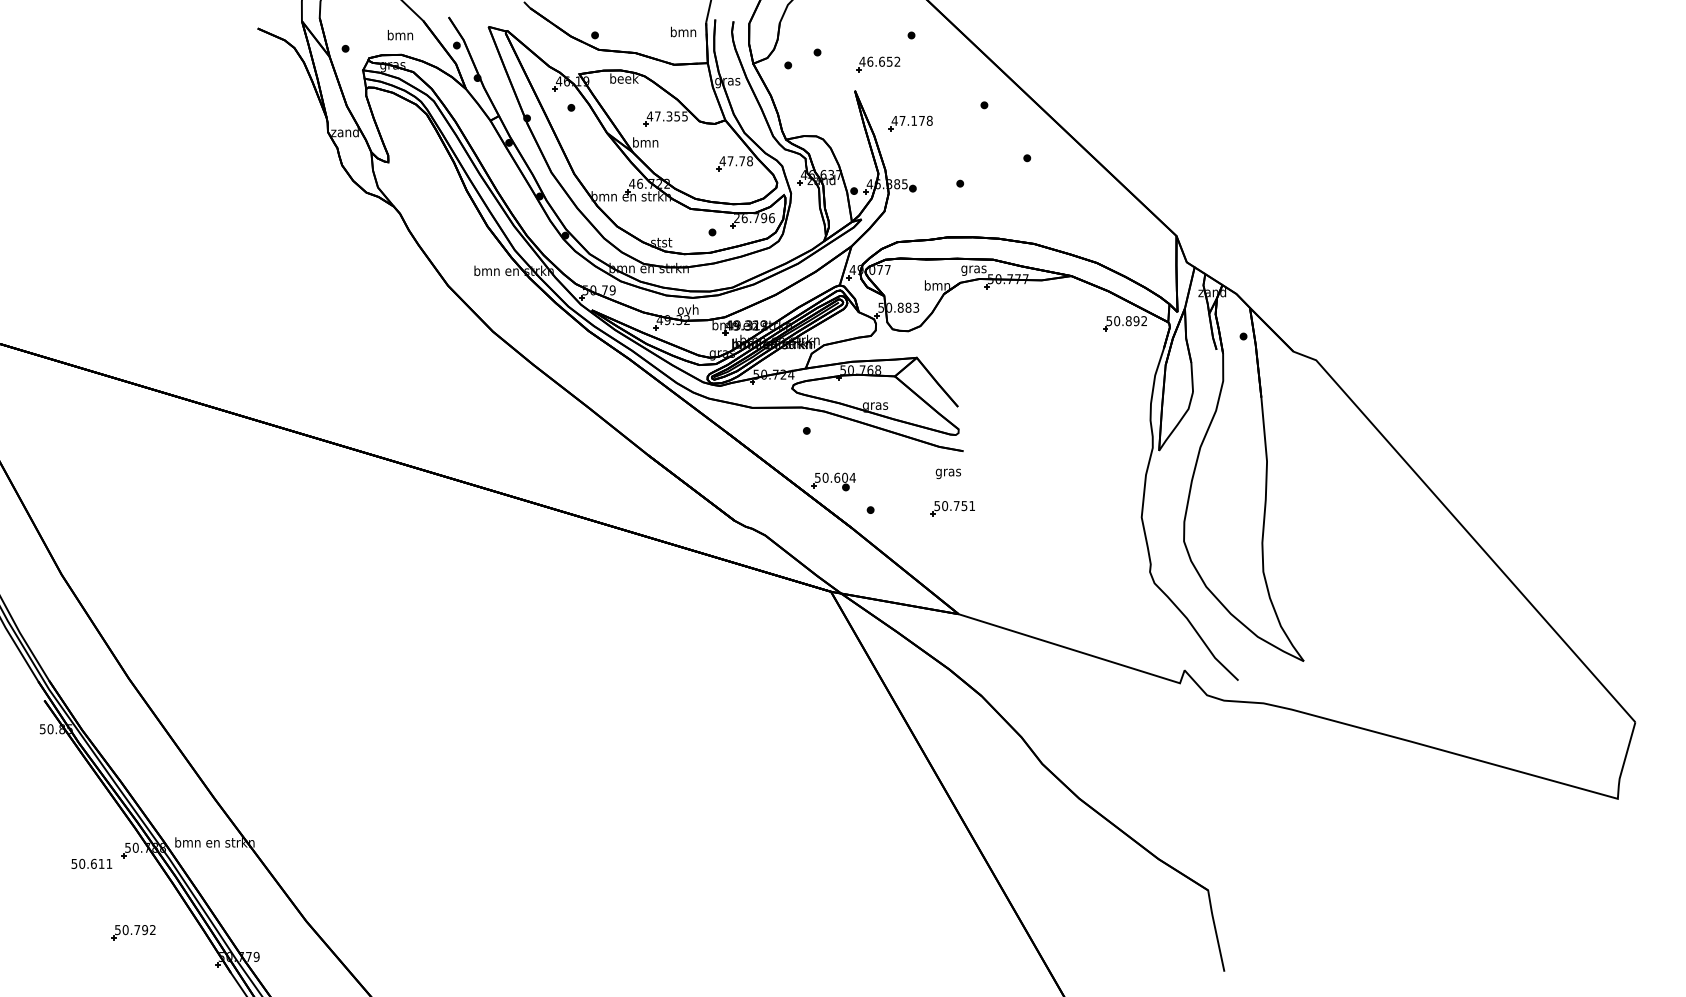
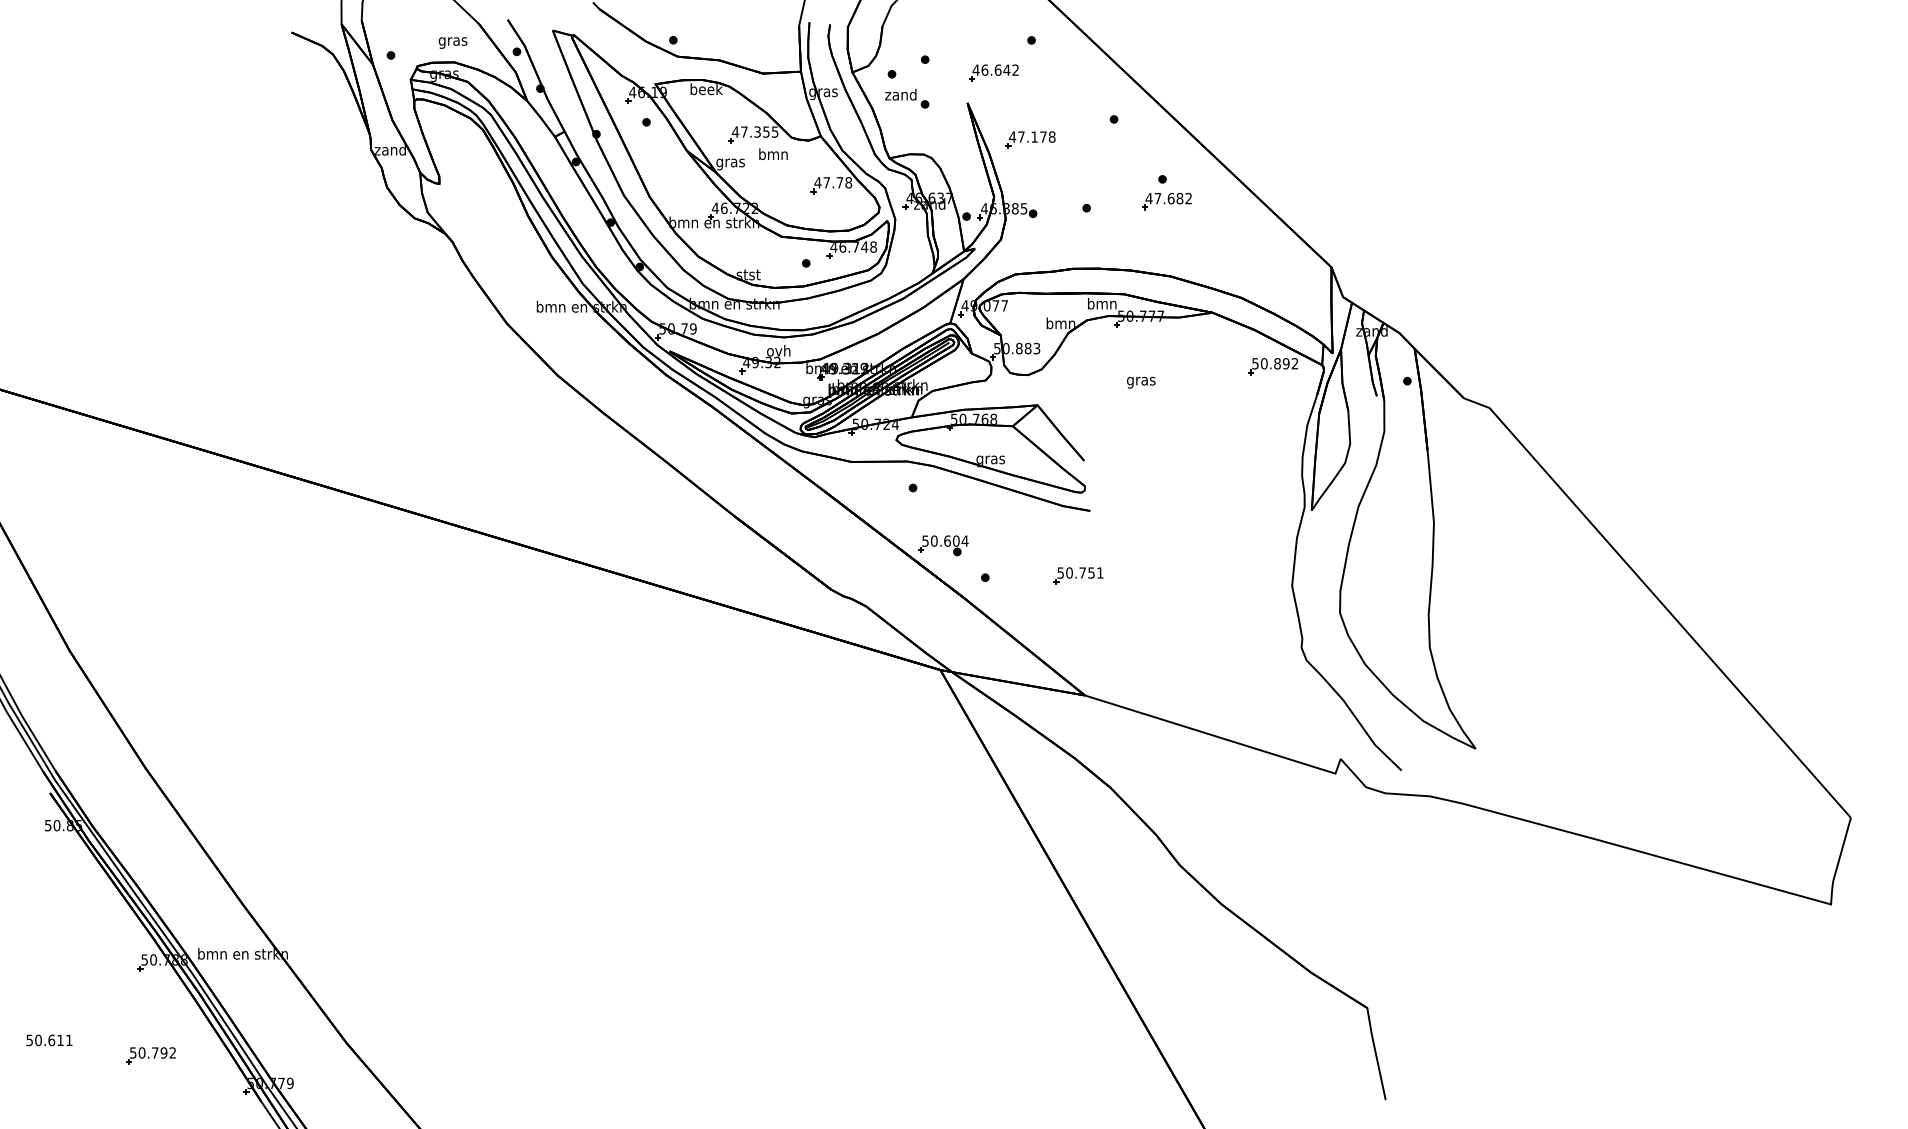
text: (683, 31) -> (773, 153), moved
text: (400, 36) -> (453, 41), bmn -> gras
text: (889, 61) -> (1006, 69), 46.652 -> 46.642
part: (801, 86) -> (907, 98), added
text: (645, 143) -> (730, 162), bmn -> gras
part: (1030, 177) -> (1166, 201), added
text: (753, 218) -> (852, 247), 26.796 -> 46.748
text: (973, 268) -> (1101, 304), gras -> bmn
text: (947, 473) -> (1140, 382), moved
text: (91, 863) -> (49, 1039), moved

